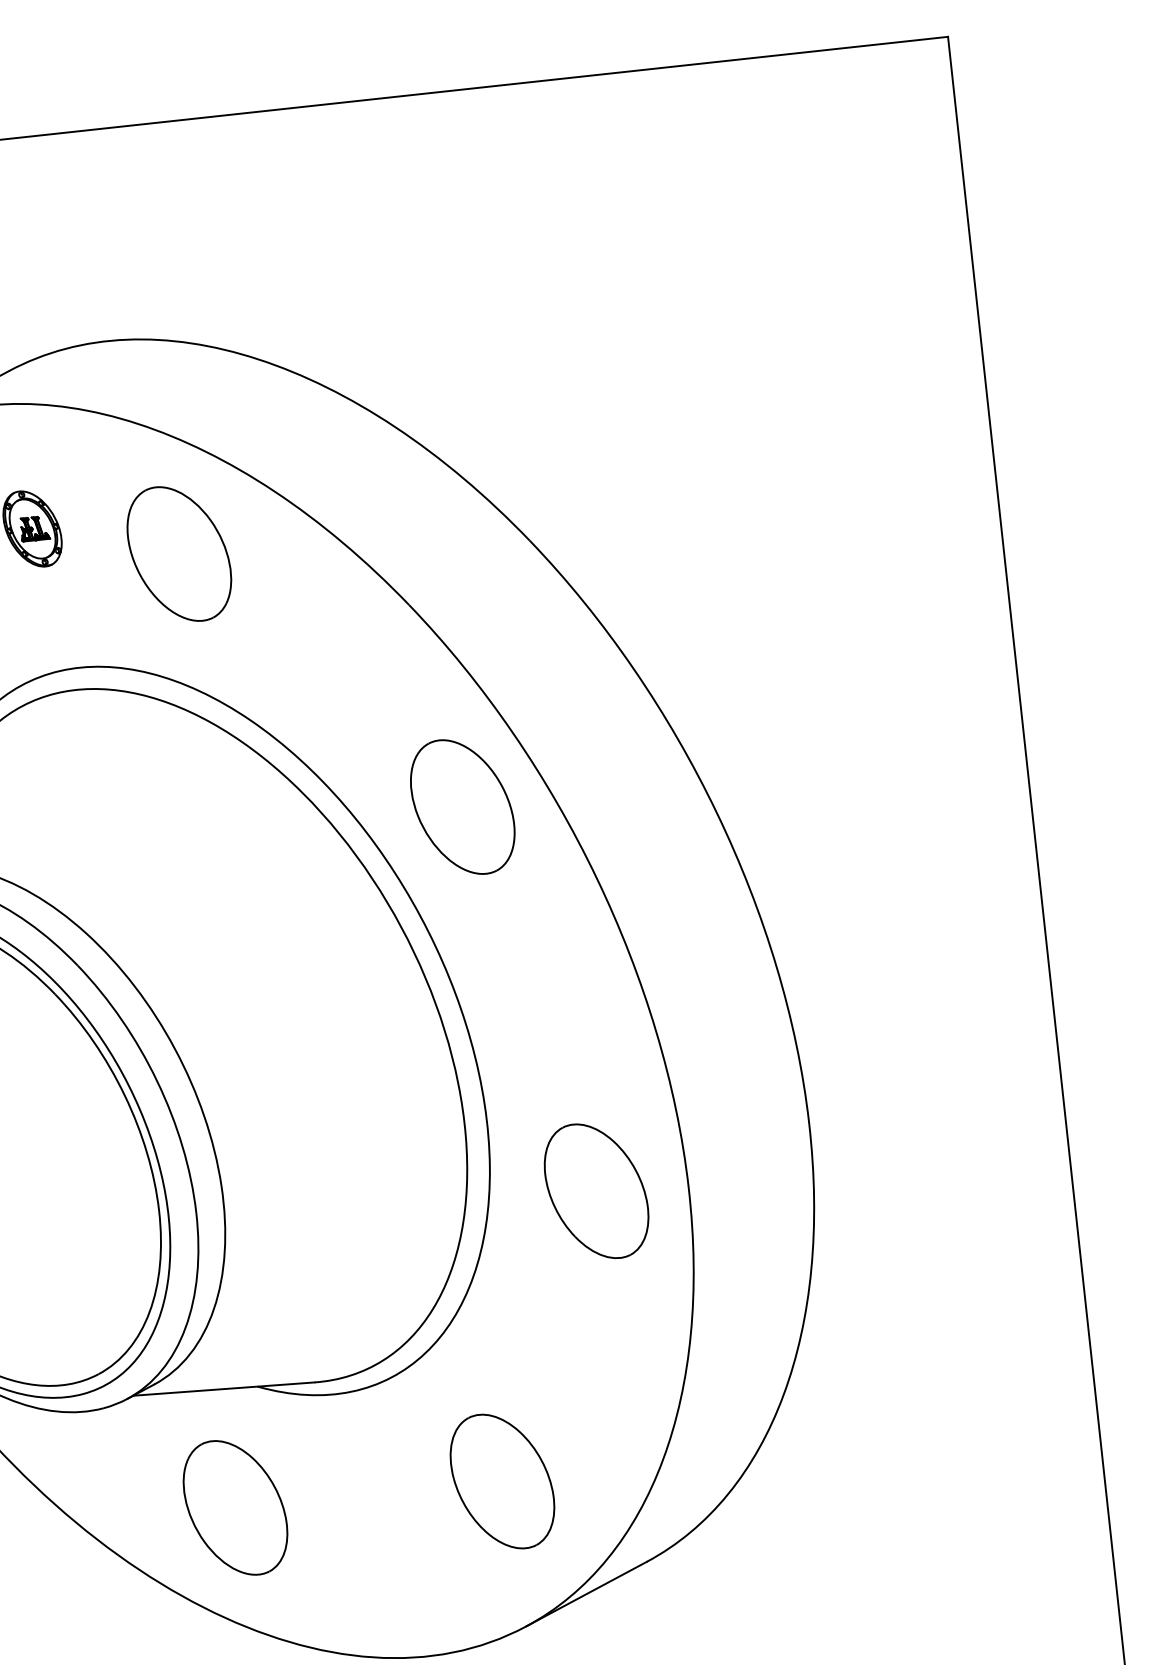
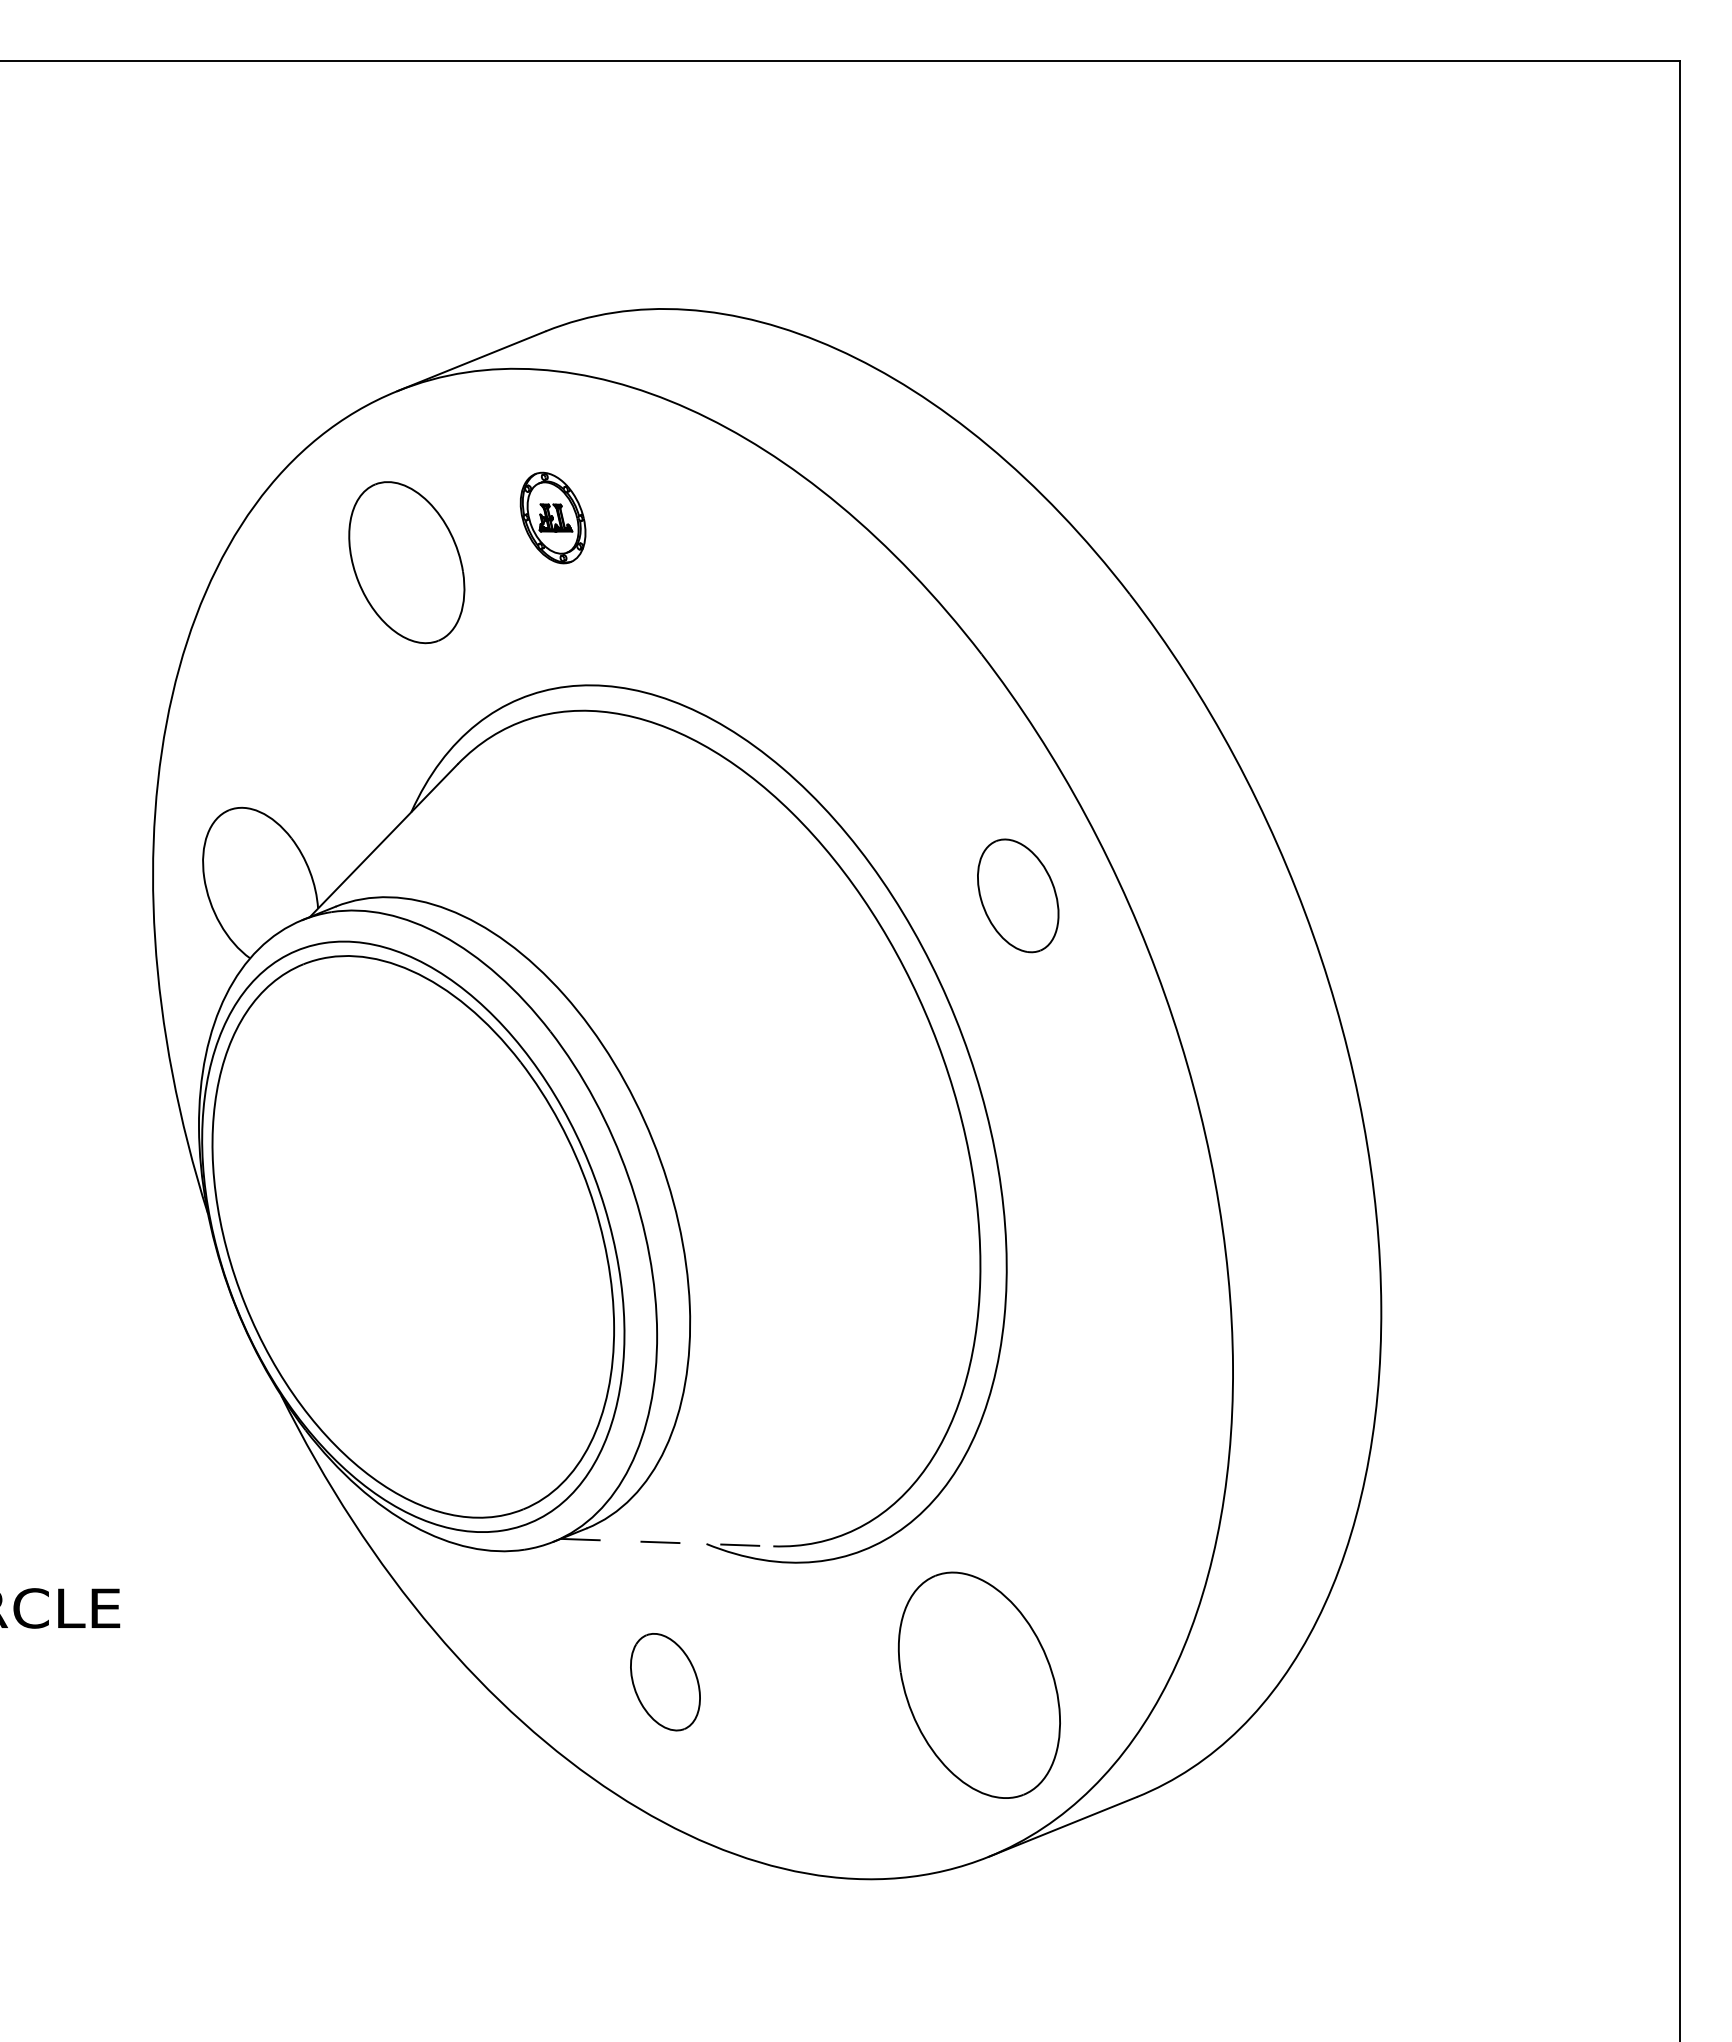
part: (179, 553) -> (720, 565), removed
part: (462, 806) -> (1017, 895), size x0.7
part: (596, 1191) -> (1125, 1359), removed
line: (224, 1388) -> (667, 1542), solid -> dashed
part: (501, 1481) -> (978, 1685), size x1.4
part: (235, 1507) -> (665, 1681), size x0.6

